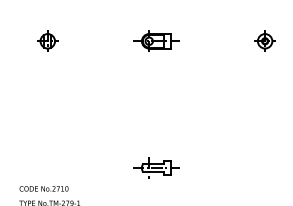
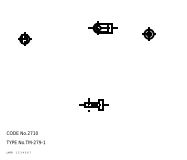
part: (155, 40) -> (102, 27), moved
part: (264, 40) -> (148, 33), moved
part: (155, 167) -> (93, 104), moved

